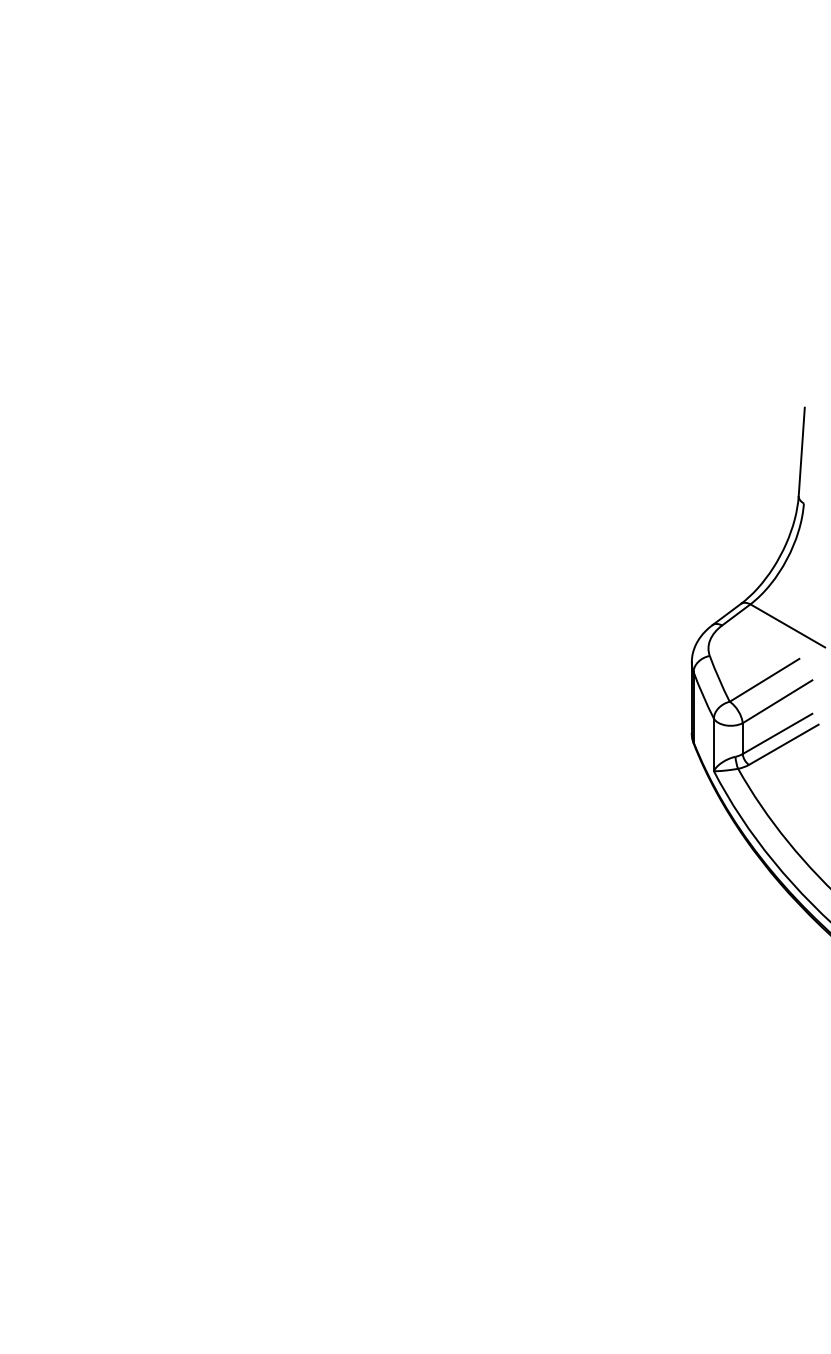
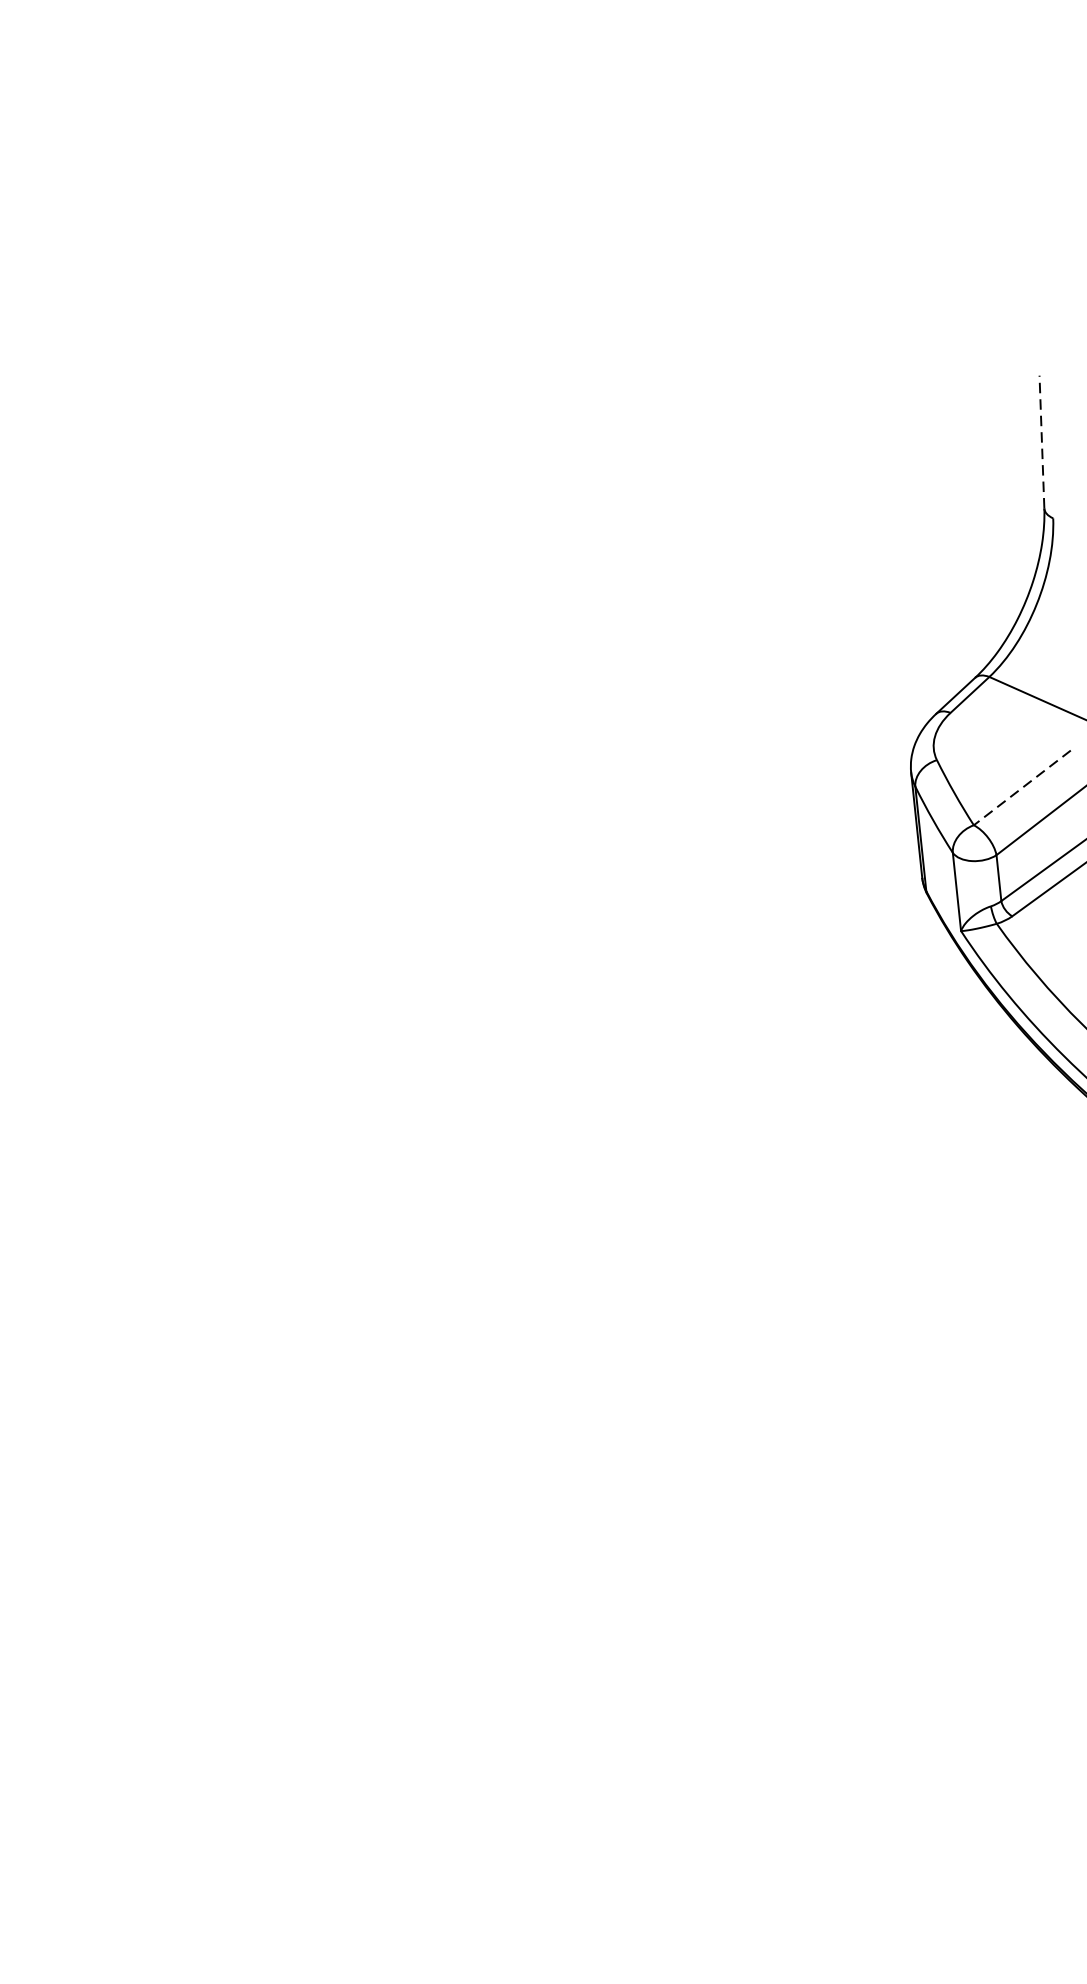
line: (801, 451) -> (1041, 441), solid -> dashed
line: (764, 680) -> (1022, 788), solid -> dashed

